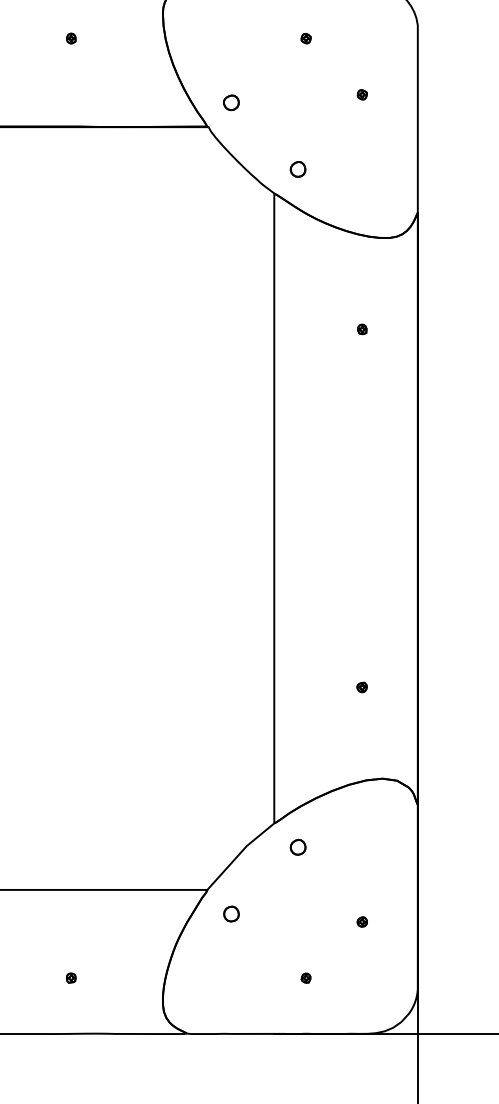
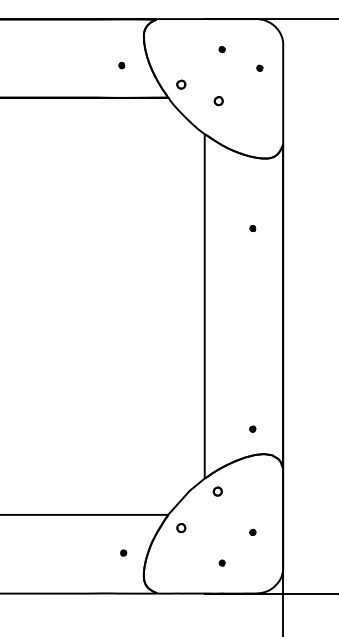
part: (70, 38) -> (121, 65), moved
part: (361, 93) -> (259, 67), moved
part: (297, 170) -> (218, 101), moved
part: (361, 329) -> (252, 228), moved
part: (361, 686) -> (252, 428), moved
part: (70, 977) -> (123, 552), moved

